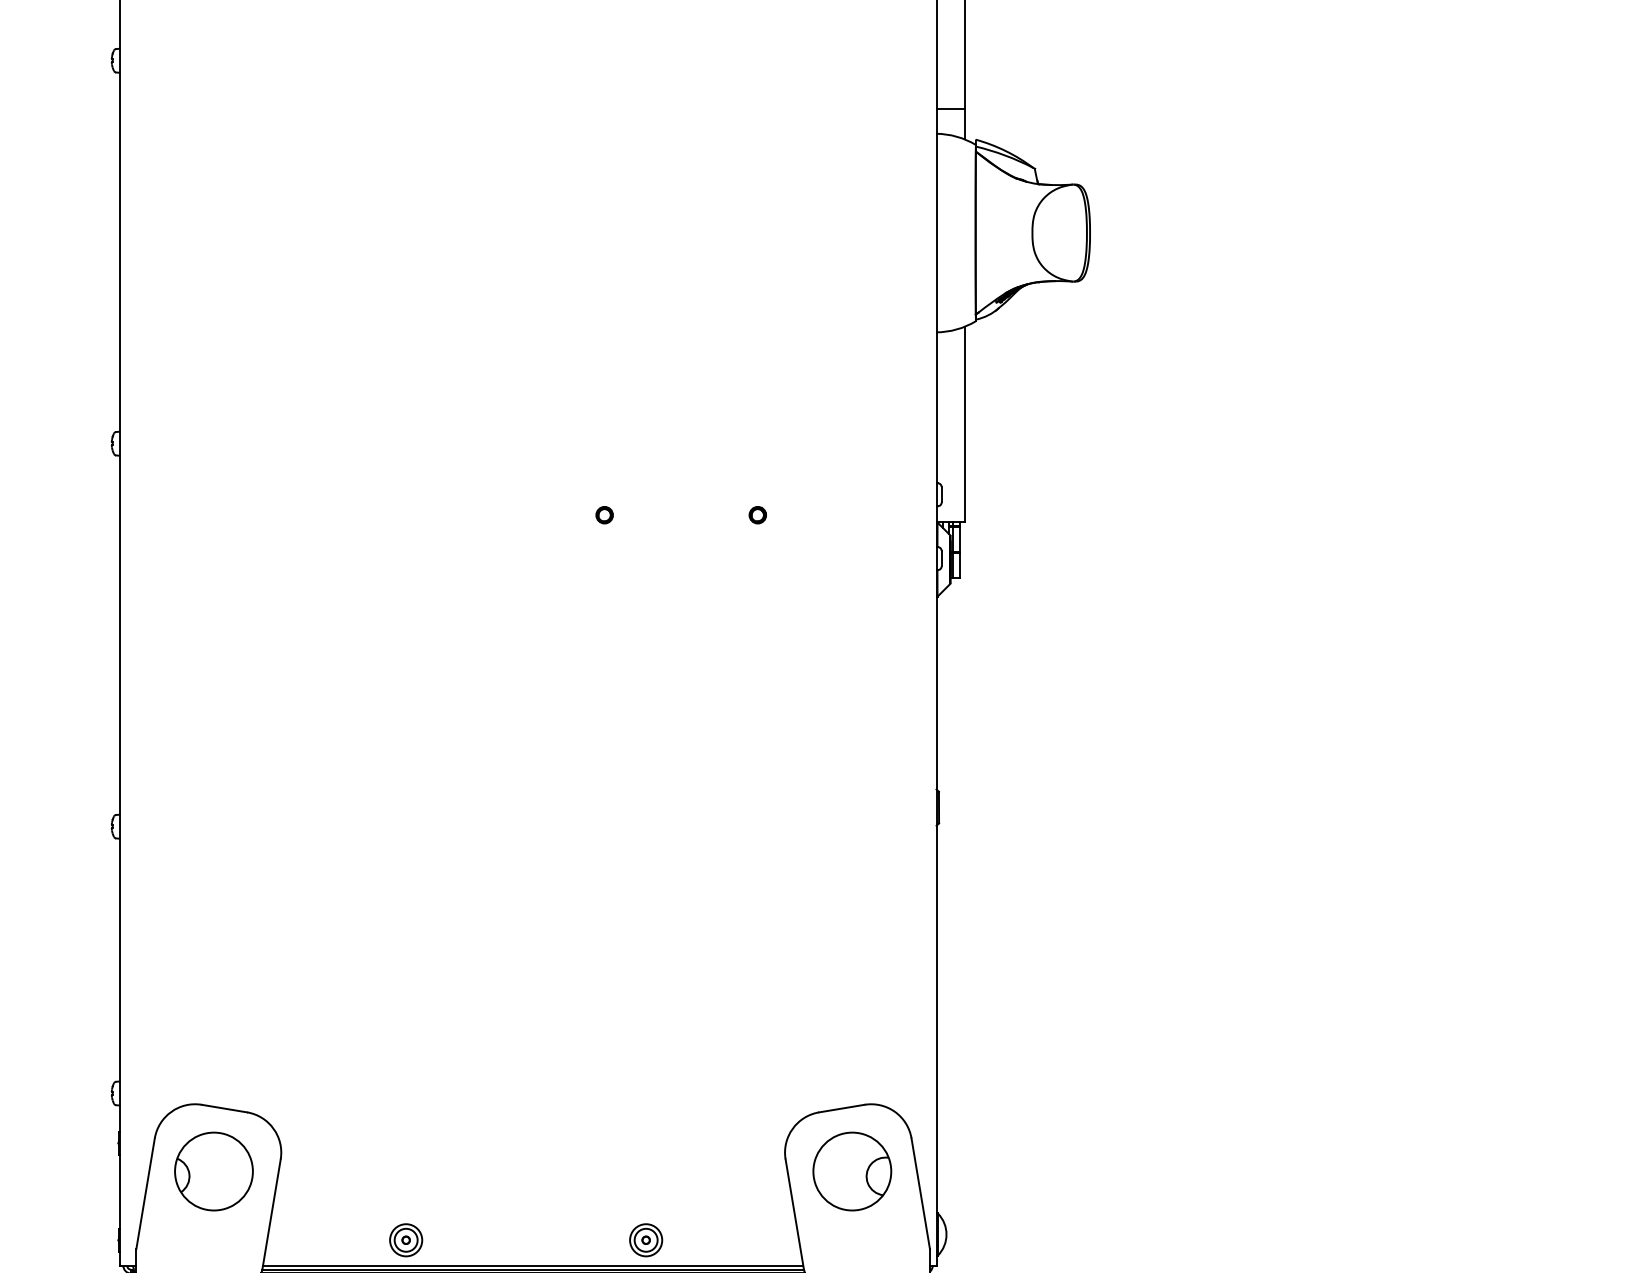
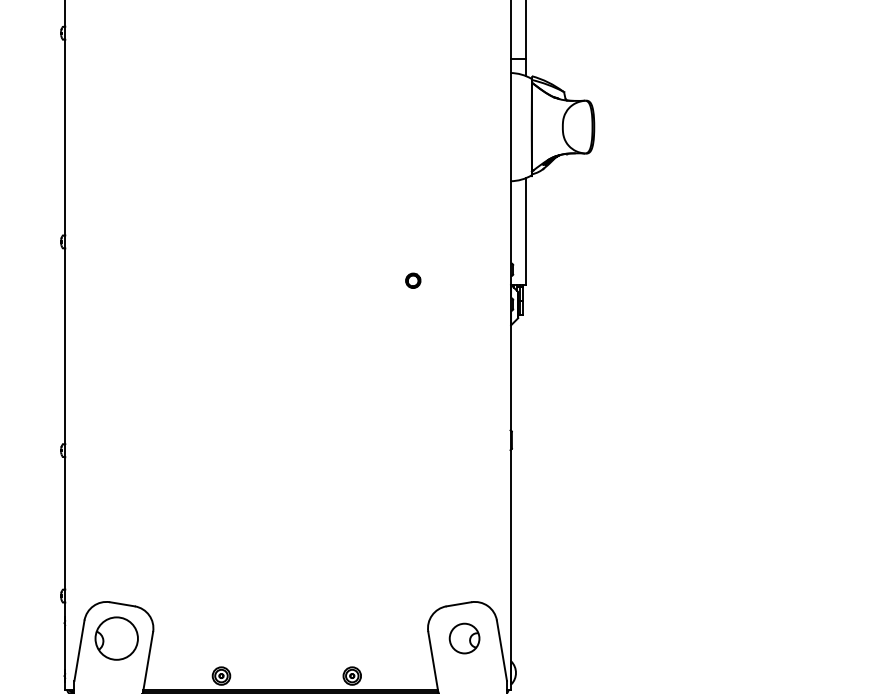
part: (604, 514) -> (329, 280), removed
part: (756, 514) -> (412, 280), size x1.6
part: (852, 1171) -> (464, 638), size x0.7

